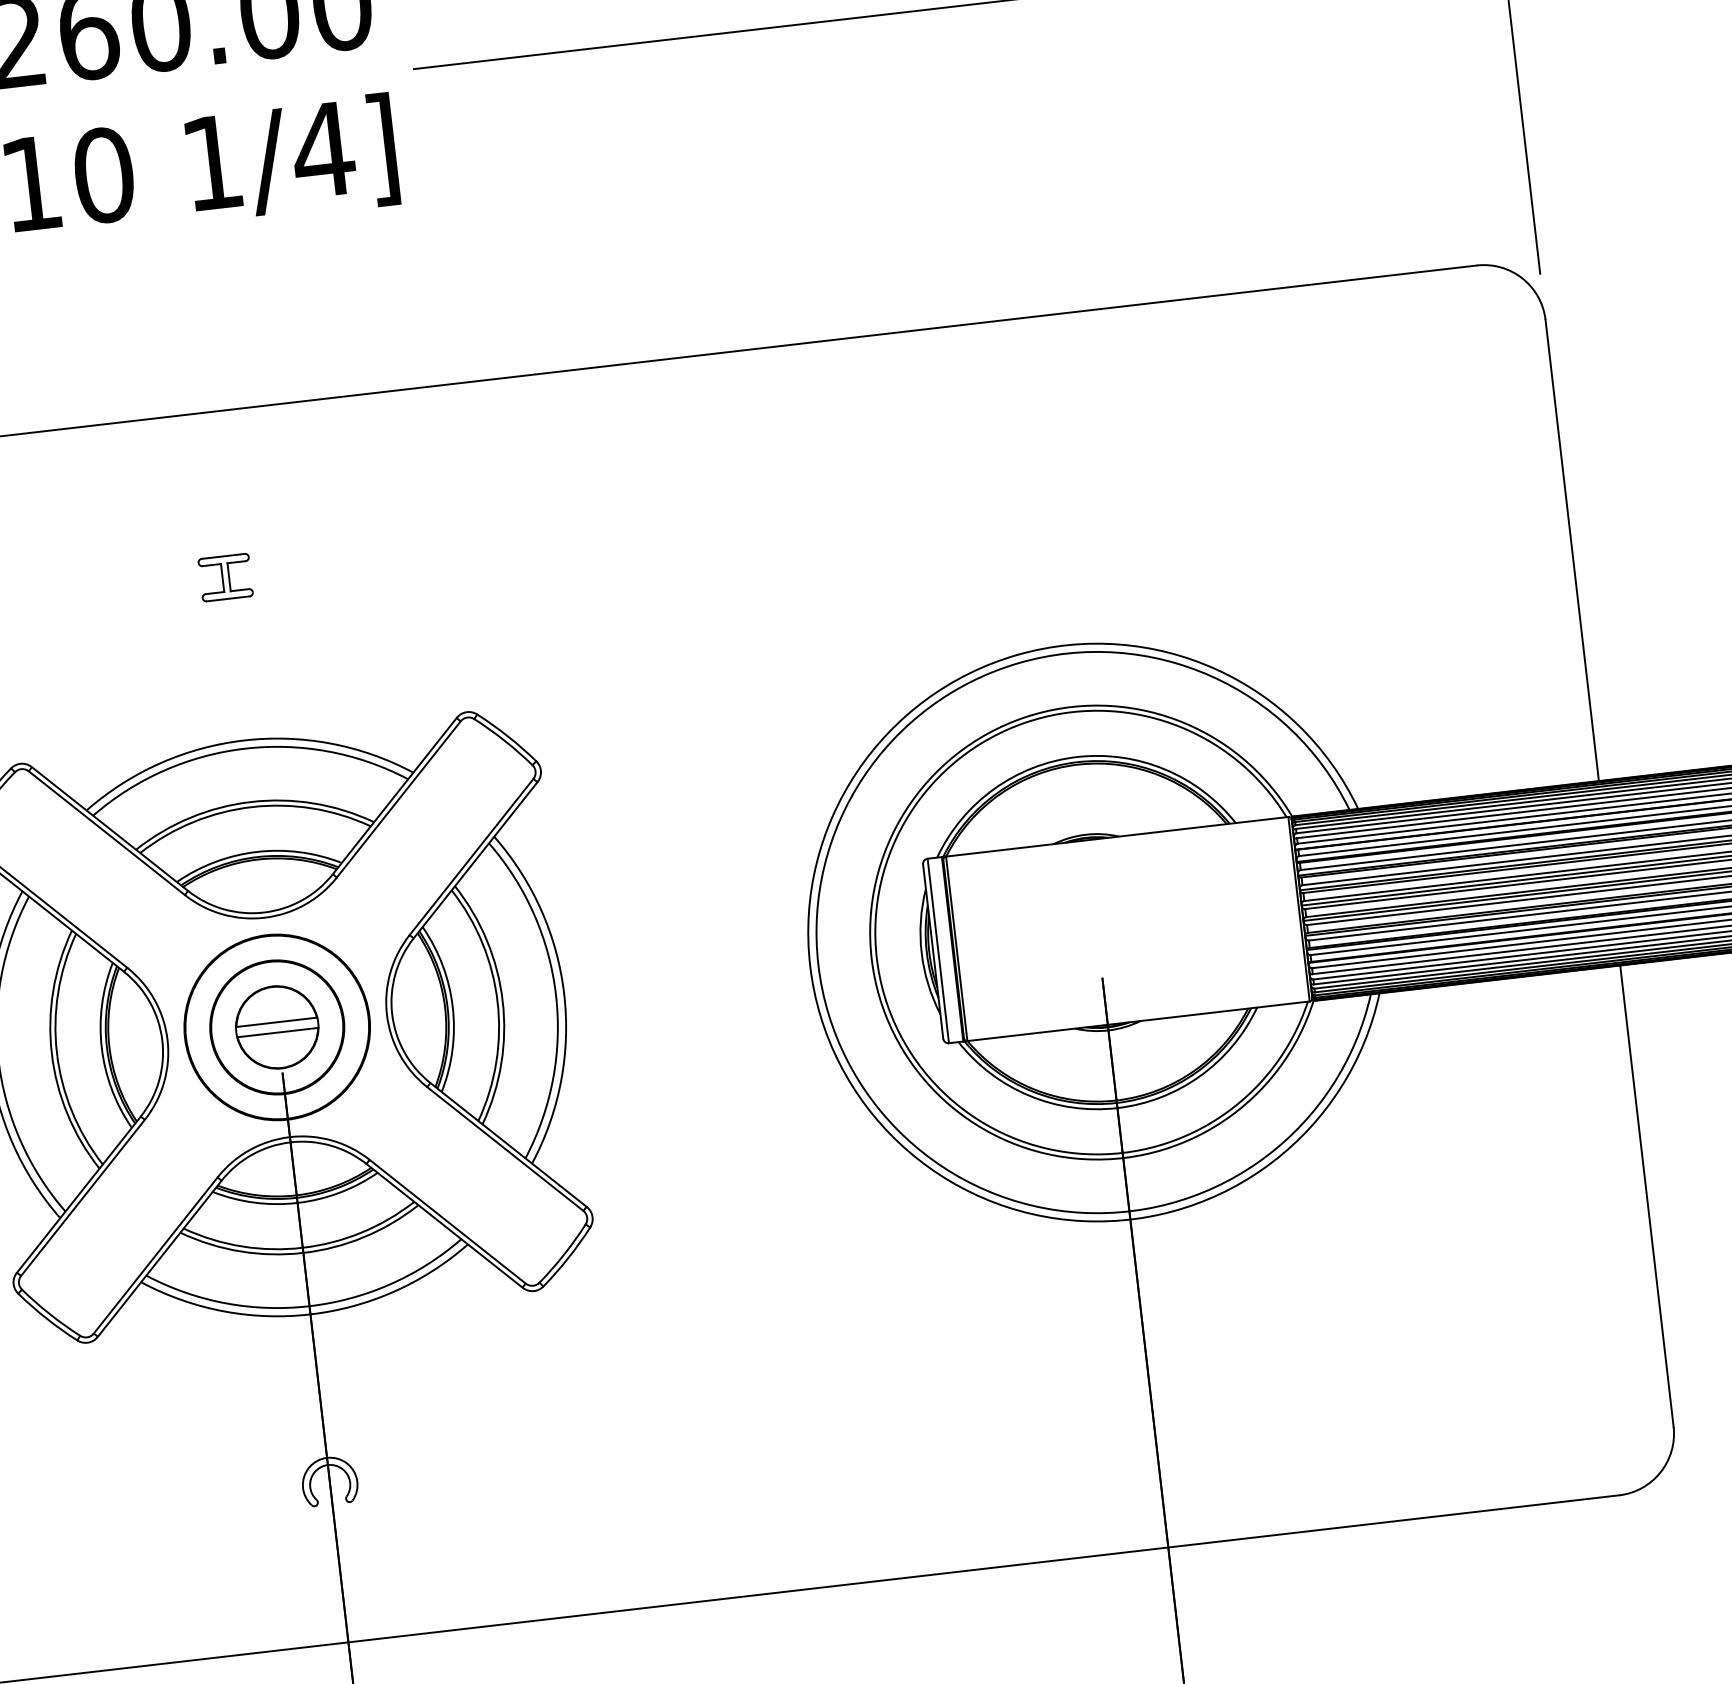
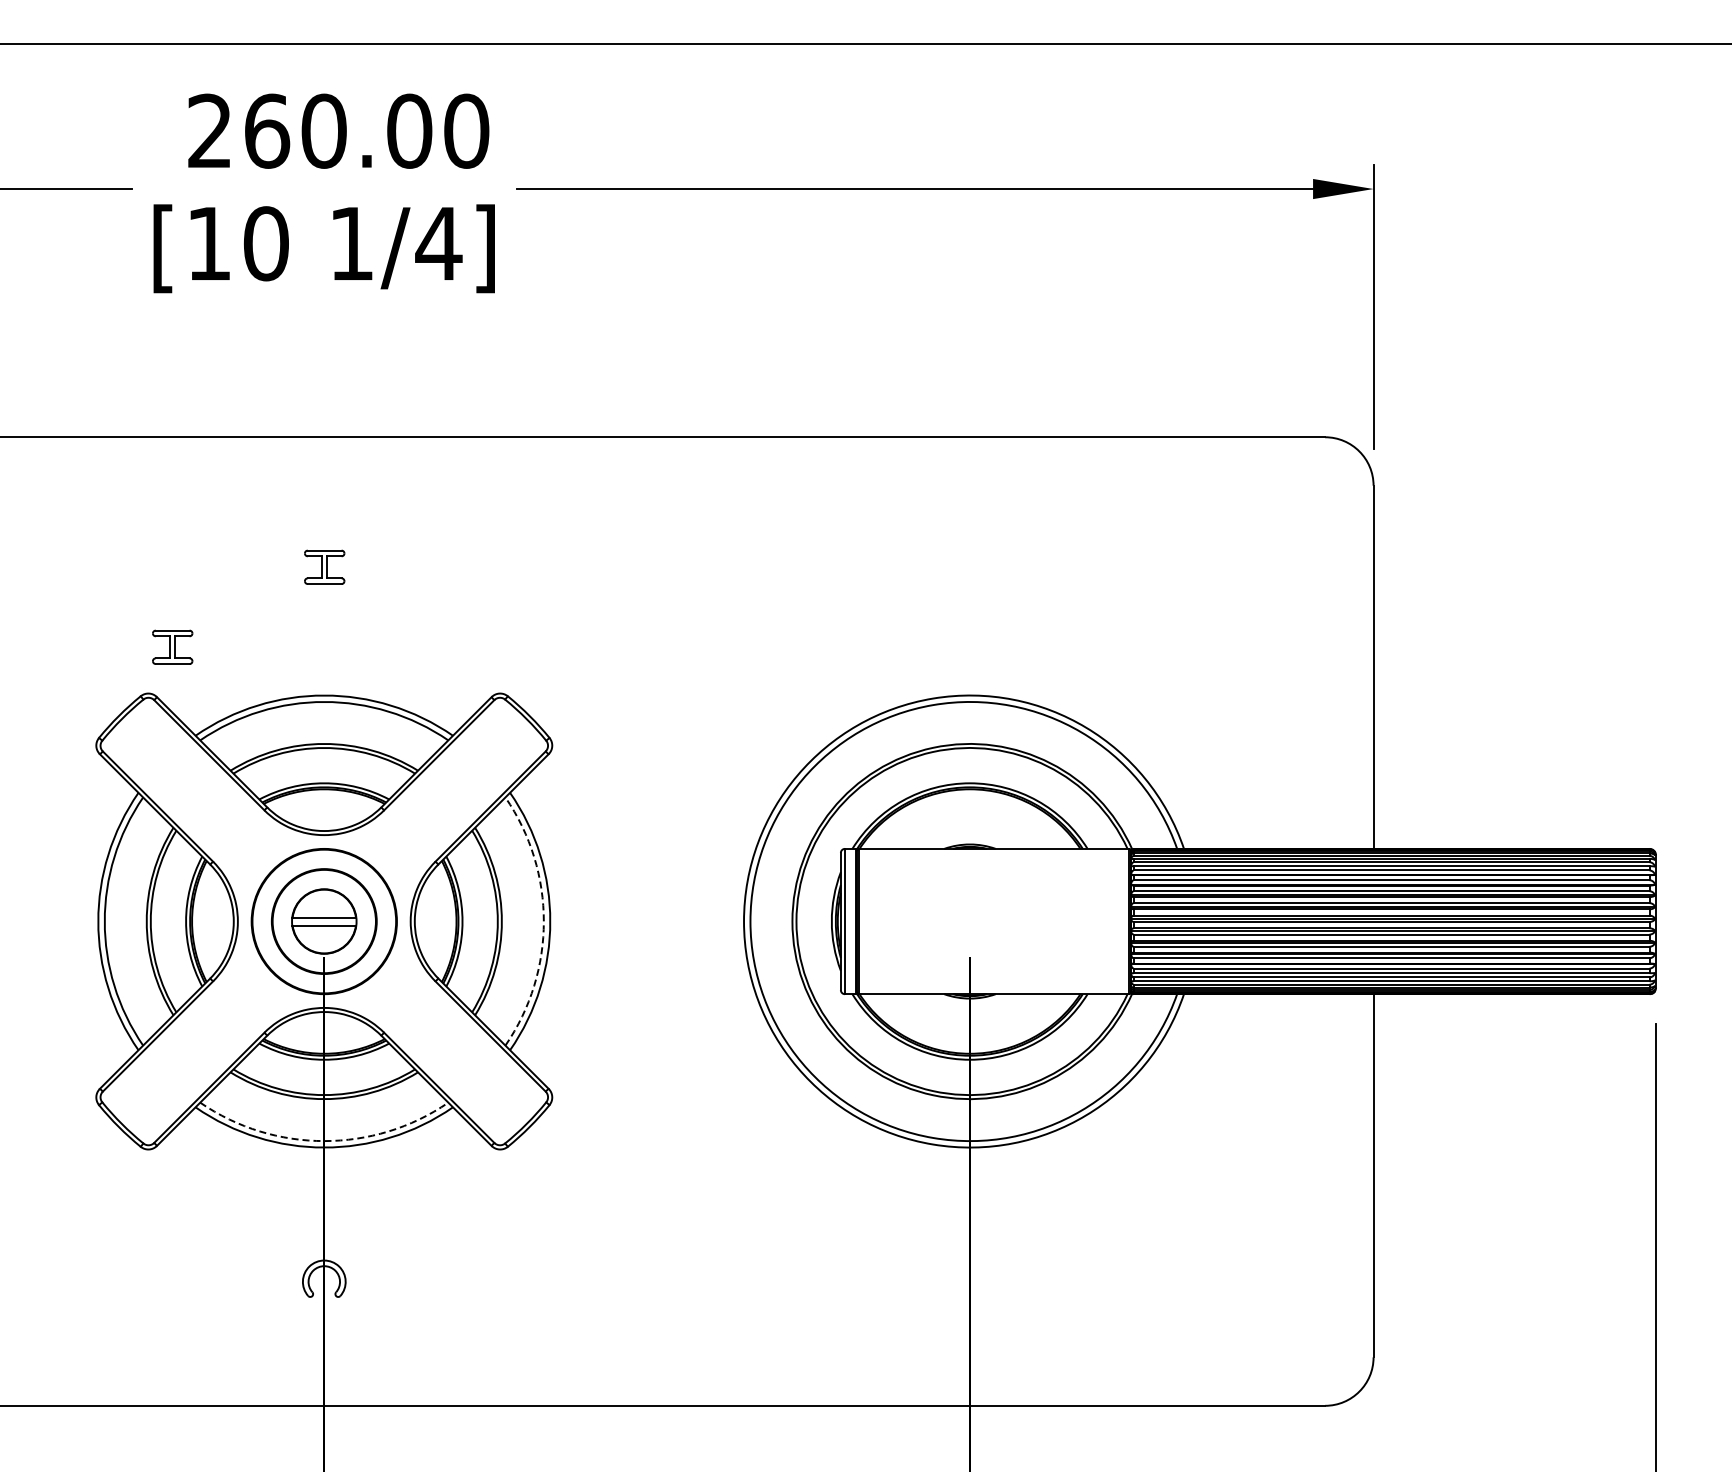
part: (44, 700) -> (172, 646), added
arc: (555, 995) -> (543, 921), solid -> dashed
arc: (309, 1306) -> (324, 1141), solid -> dashed

